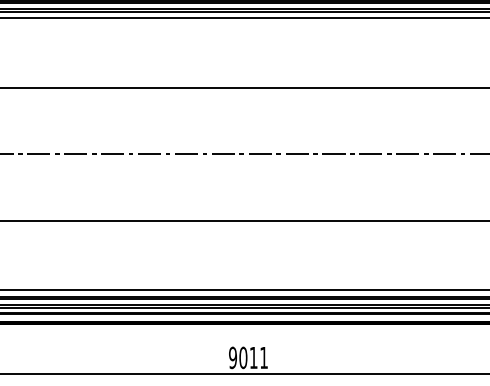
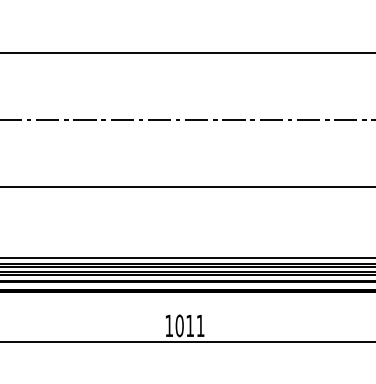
text: (233, 357) -> (169, 325), 9011 -> 1011

